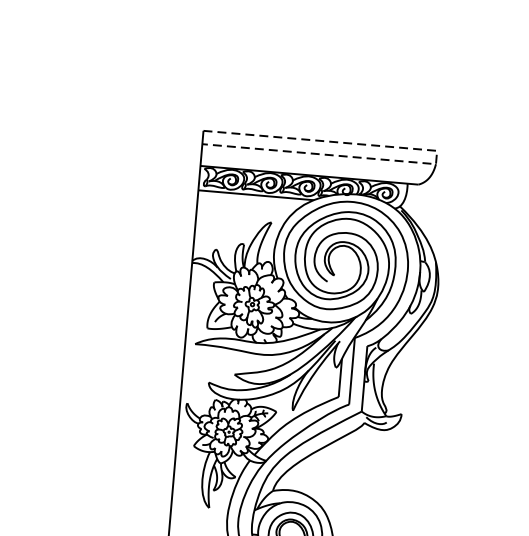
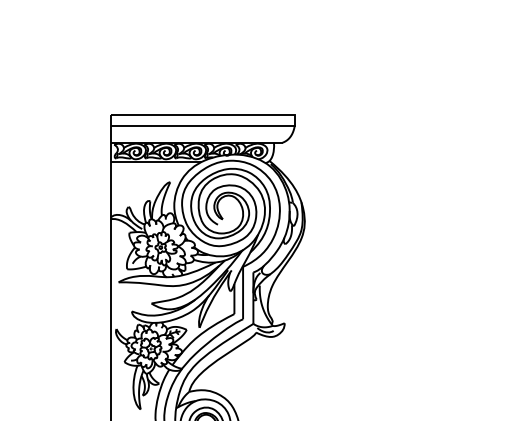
line: (436, 157) -> (294, 120), dashed -> solid

